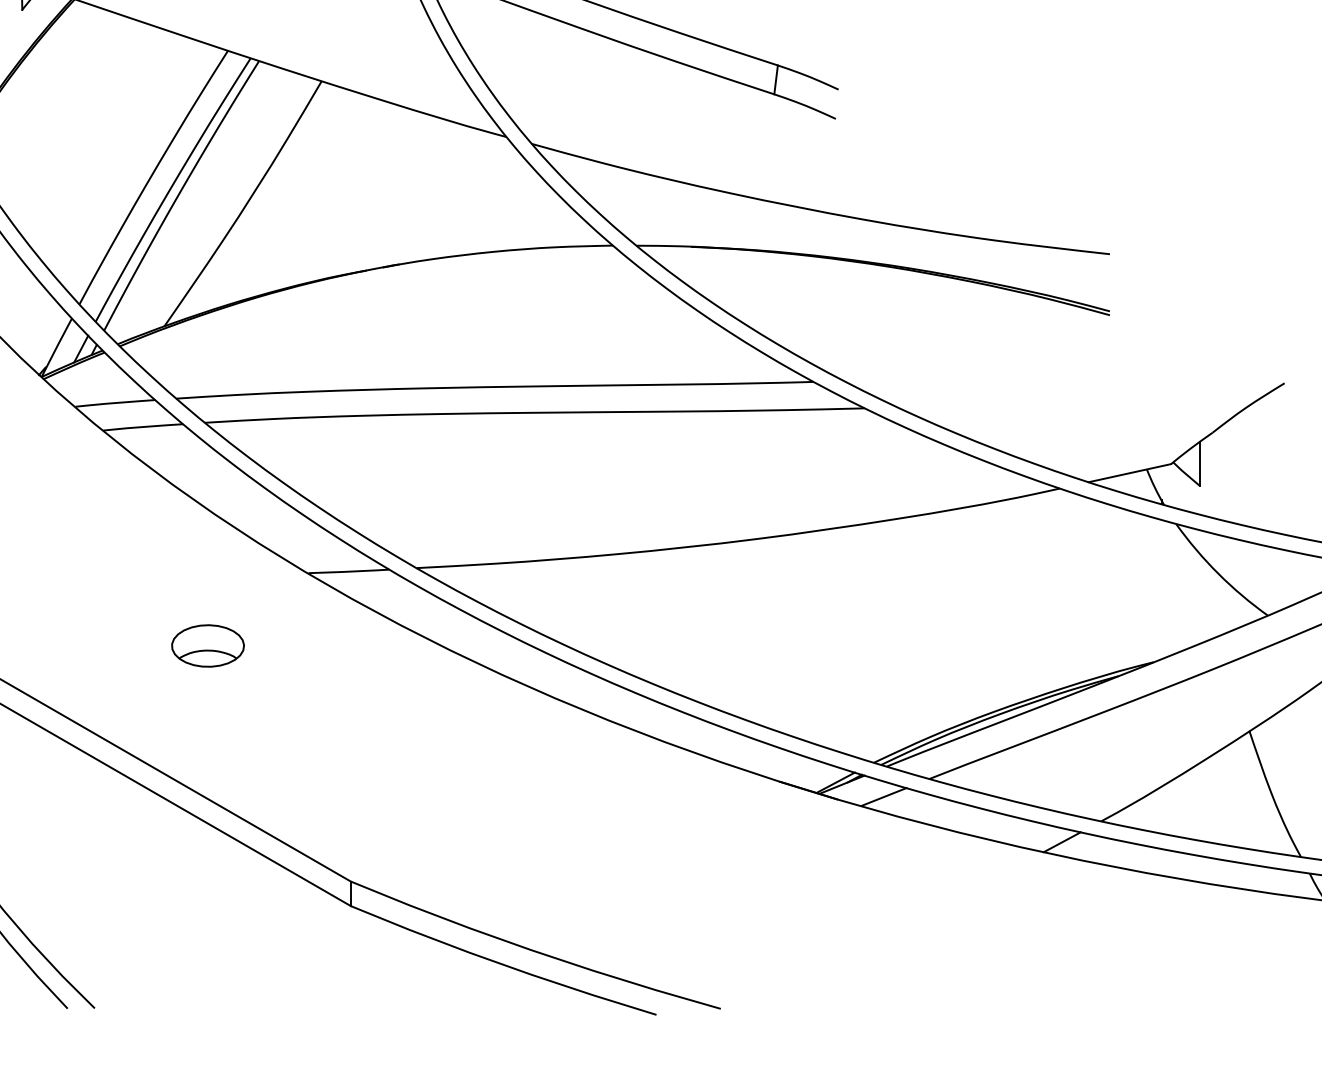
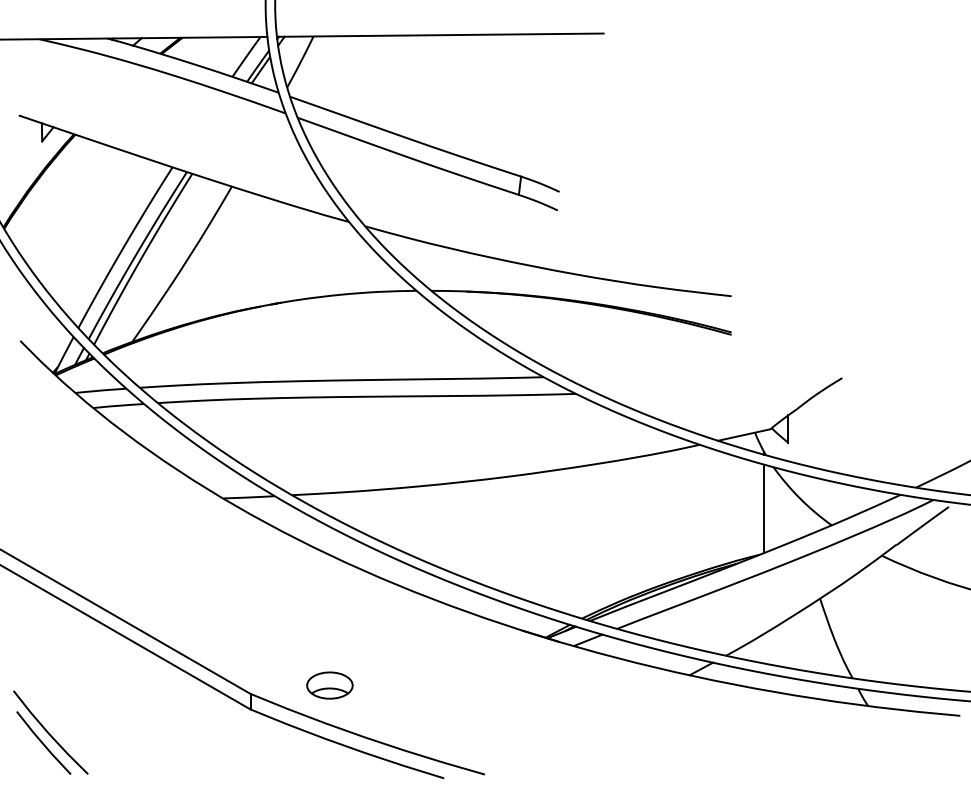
line: (1161, 589) -> (764, 508), added
part: (207, 645) -> (329, 685), moved

